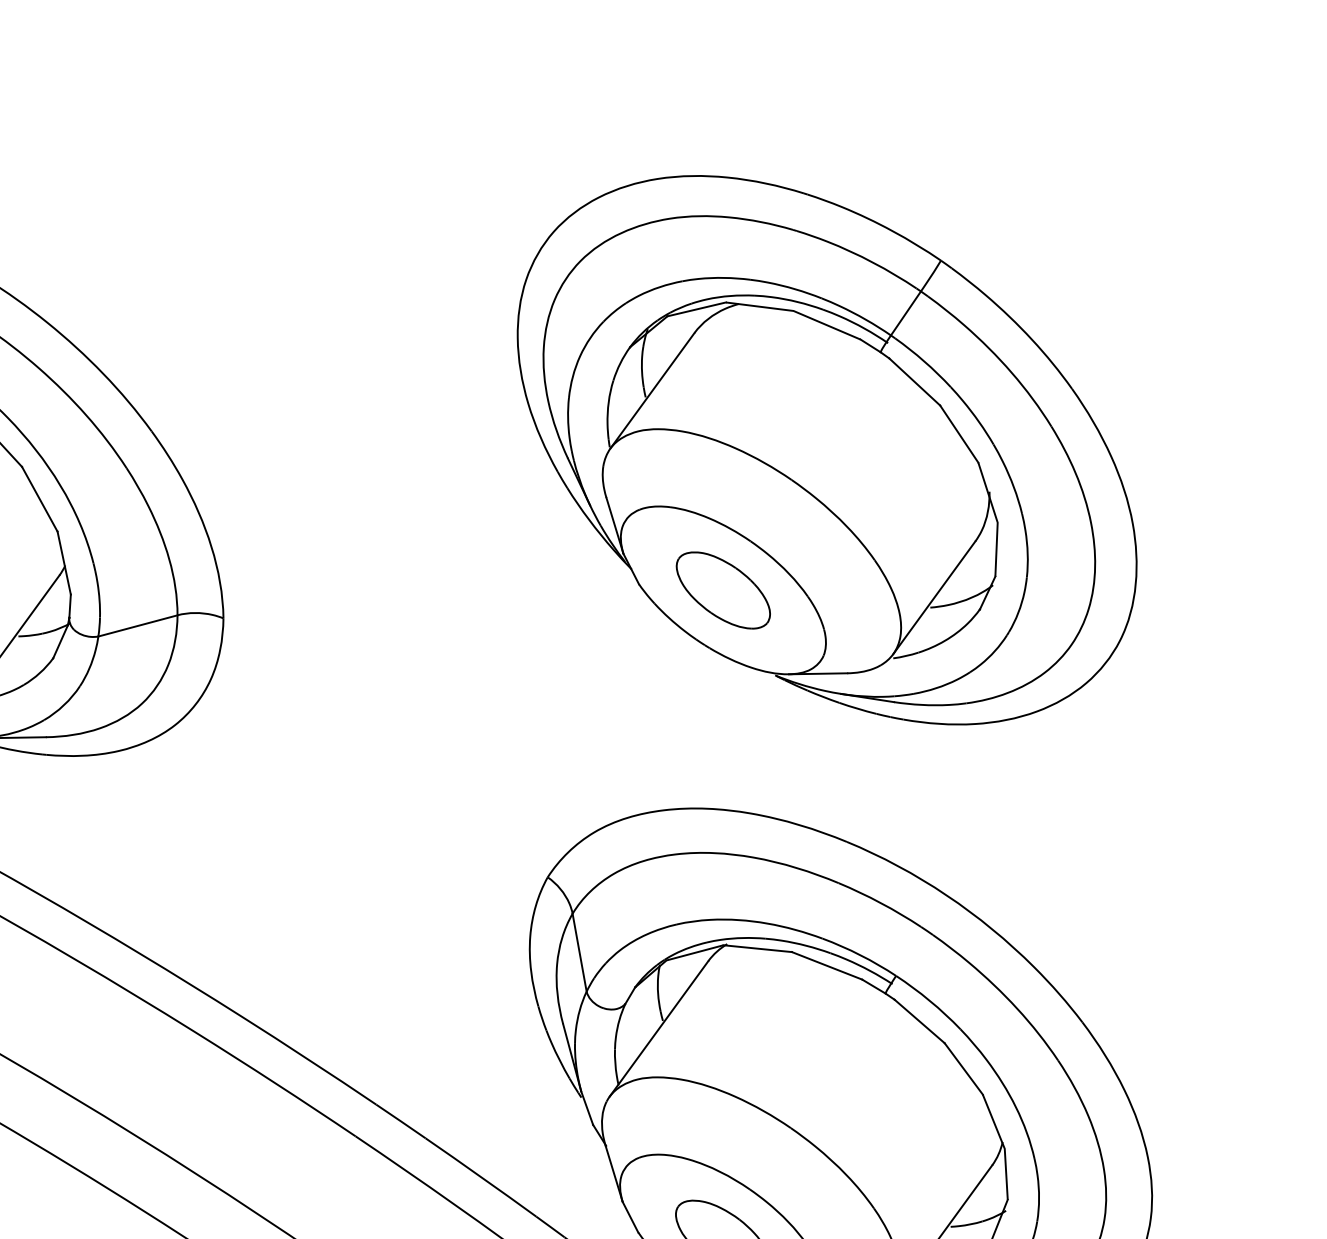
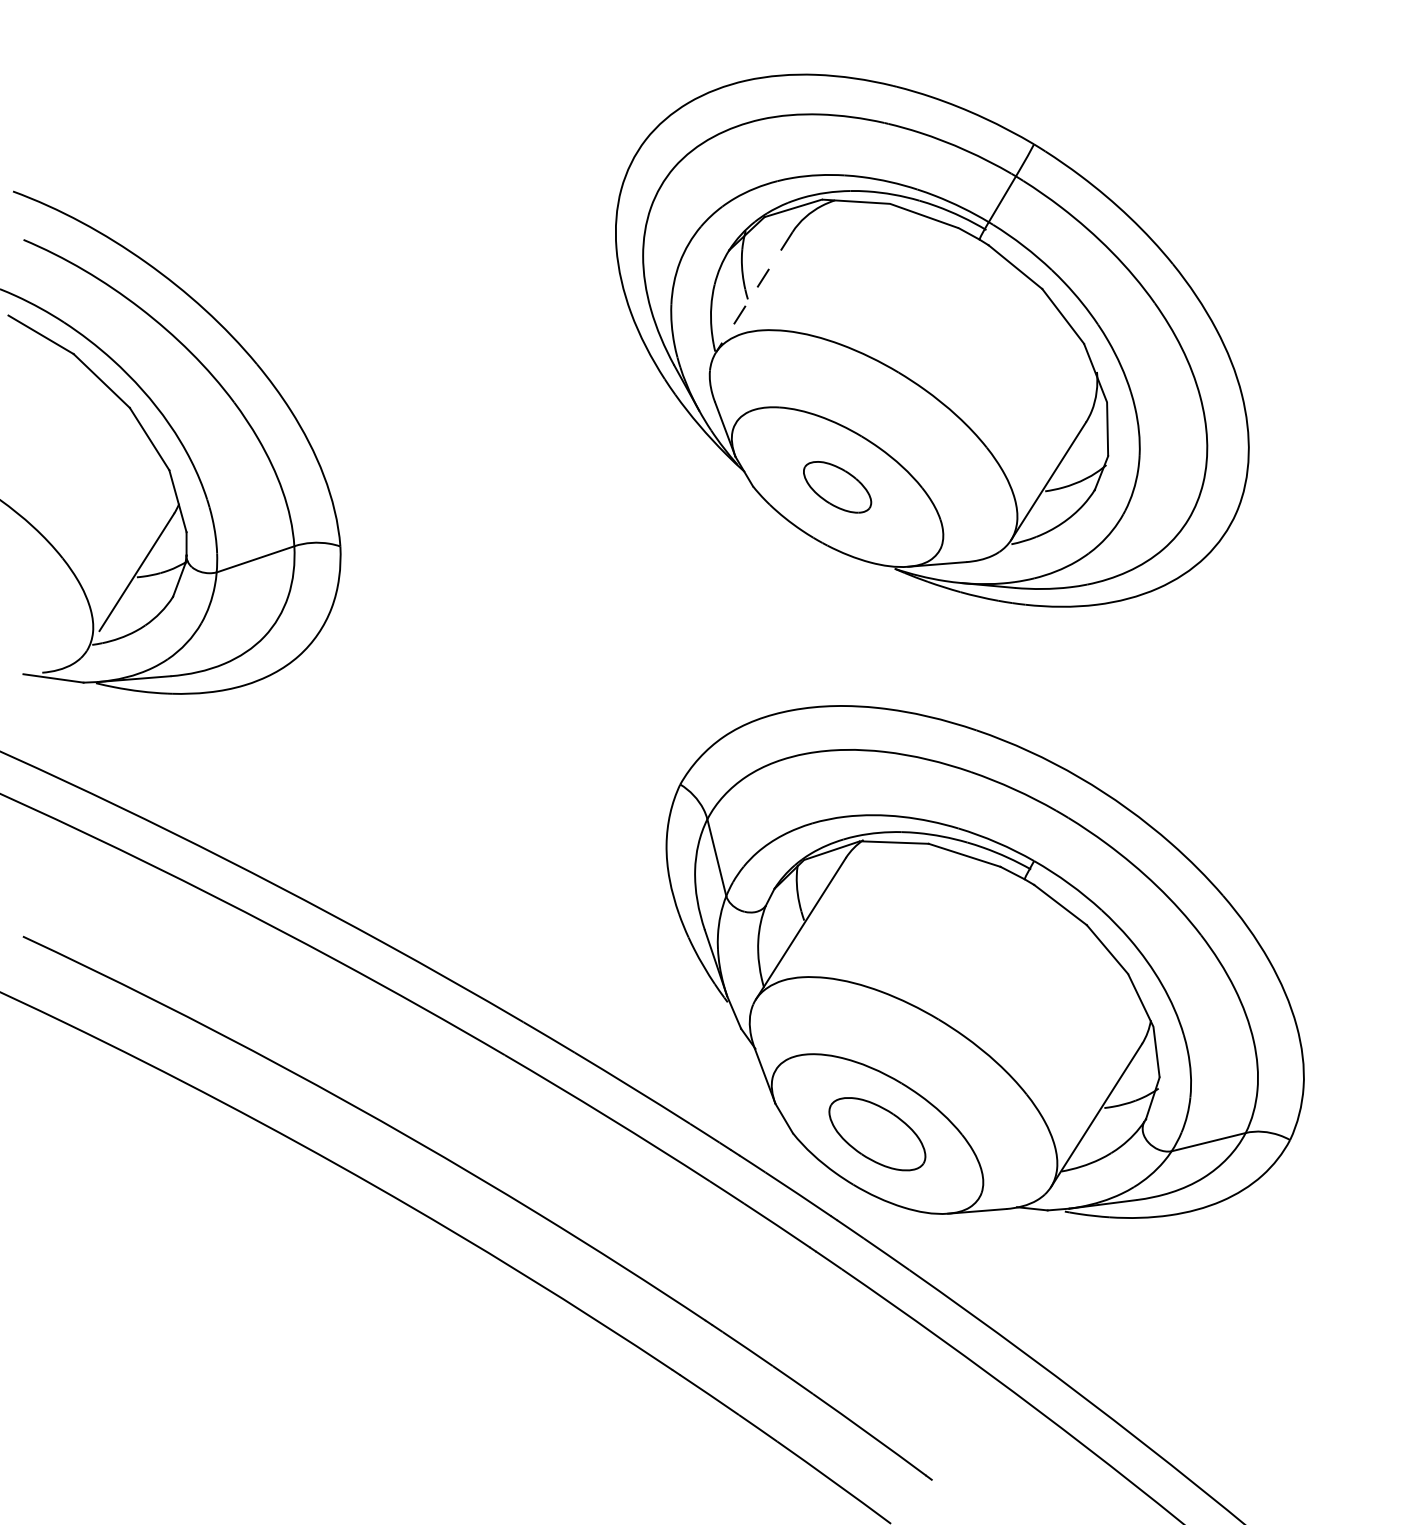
line: (652, 390) -> (754, 292), solid -> dashed
part: (723, 590) -> (837, 487), size x0.7

